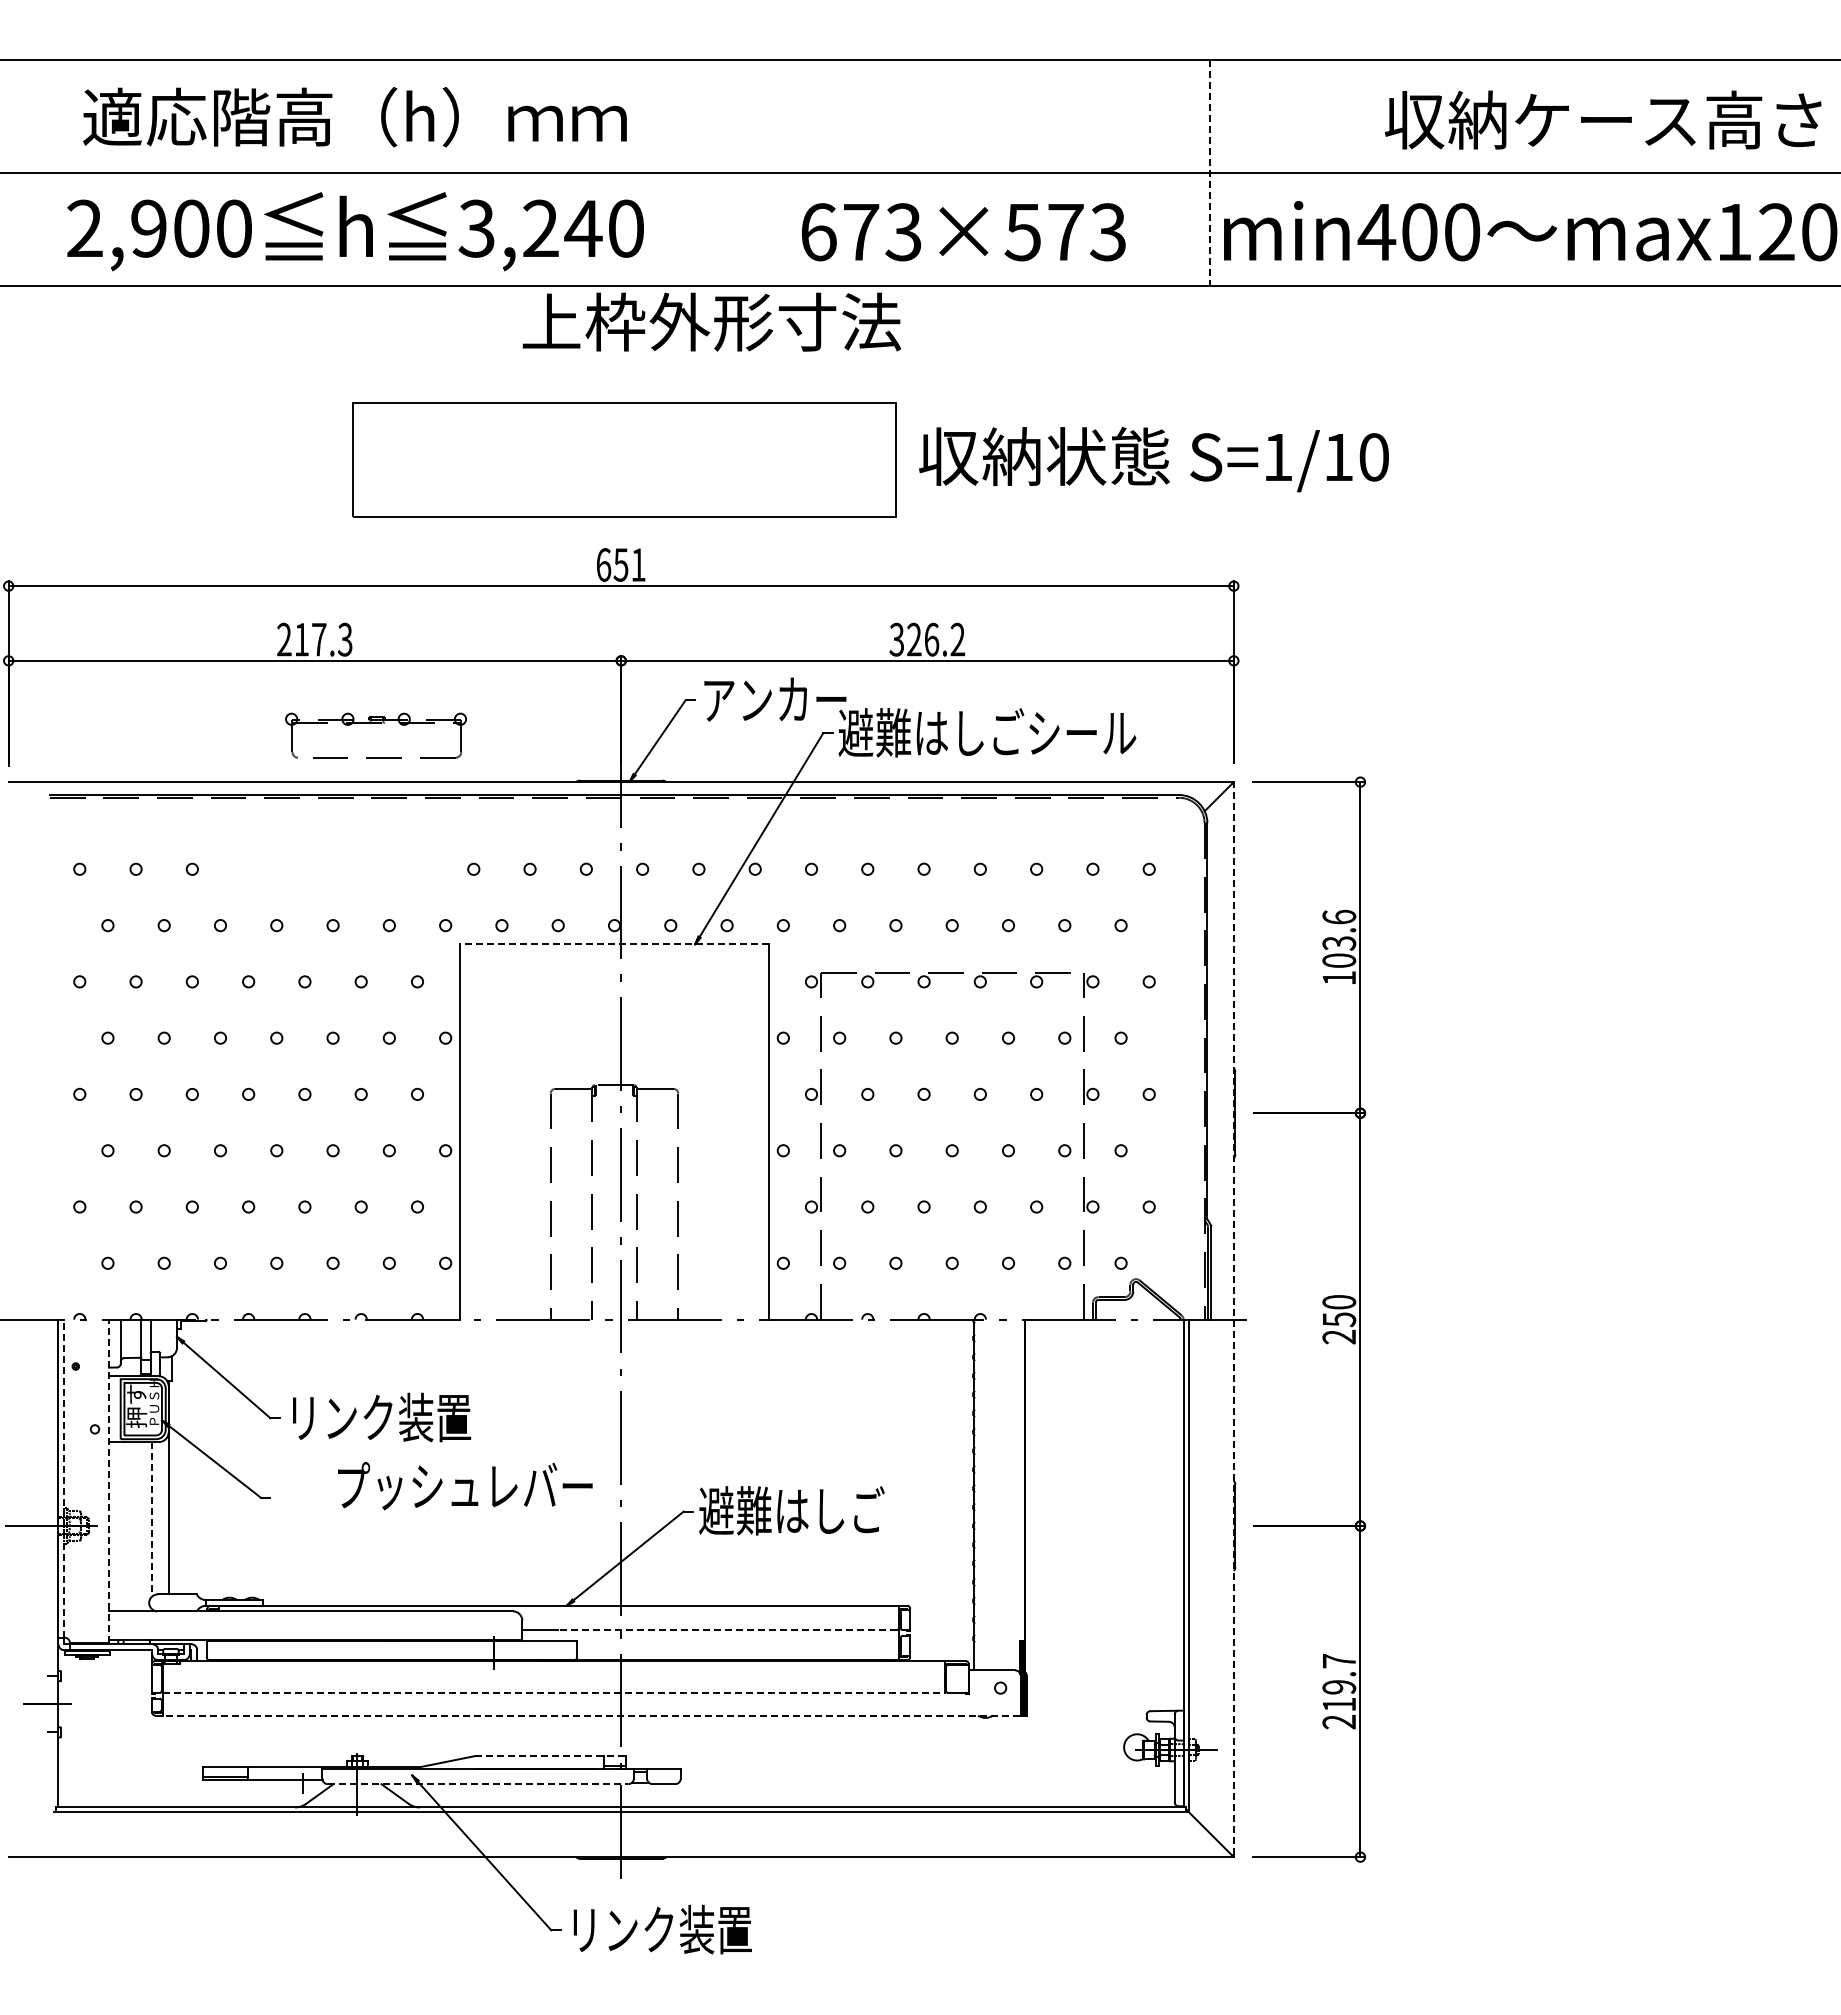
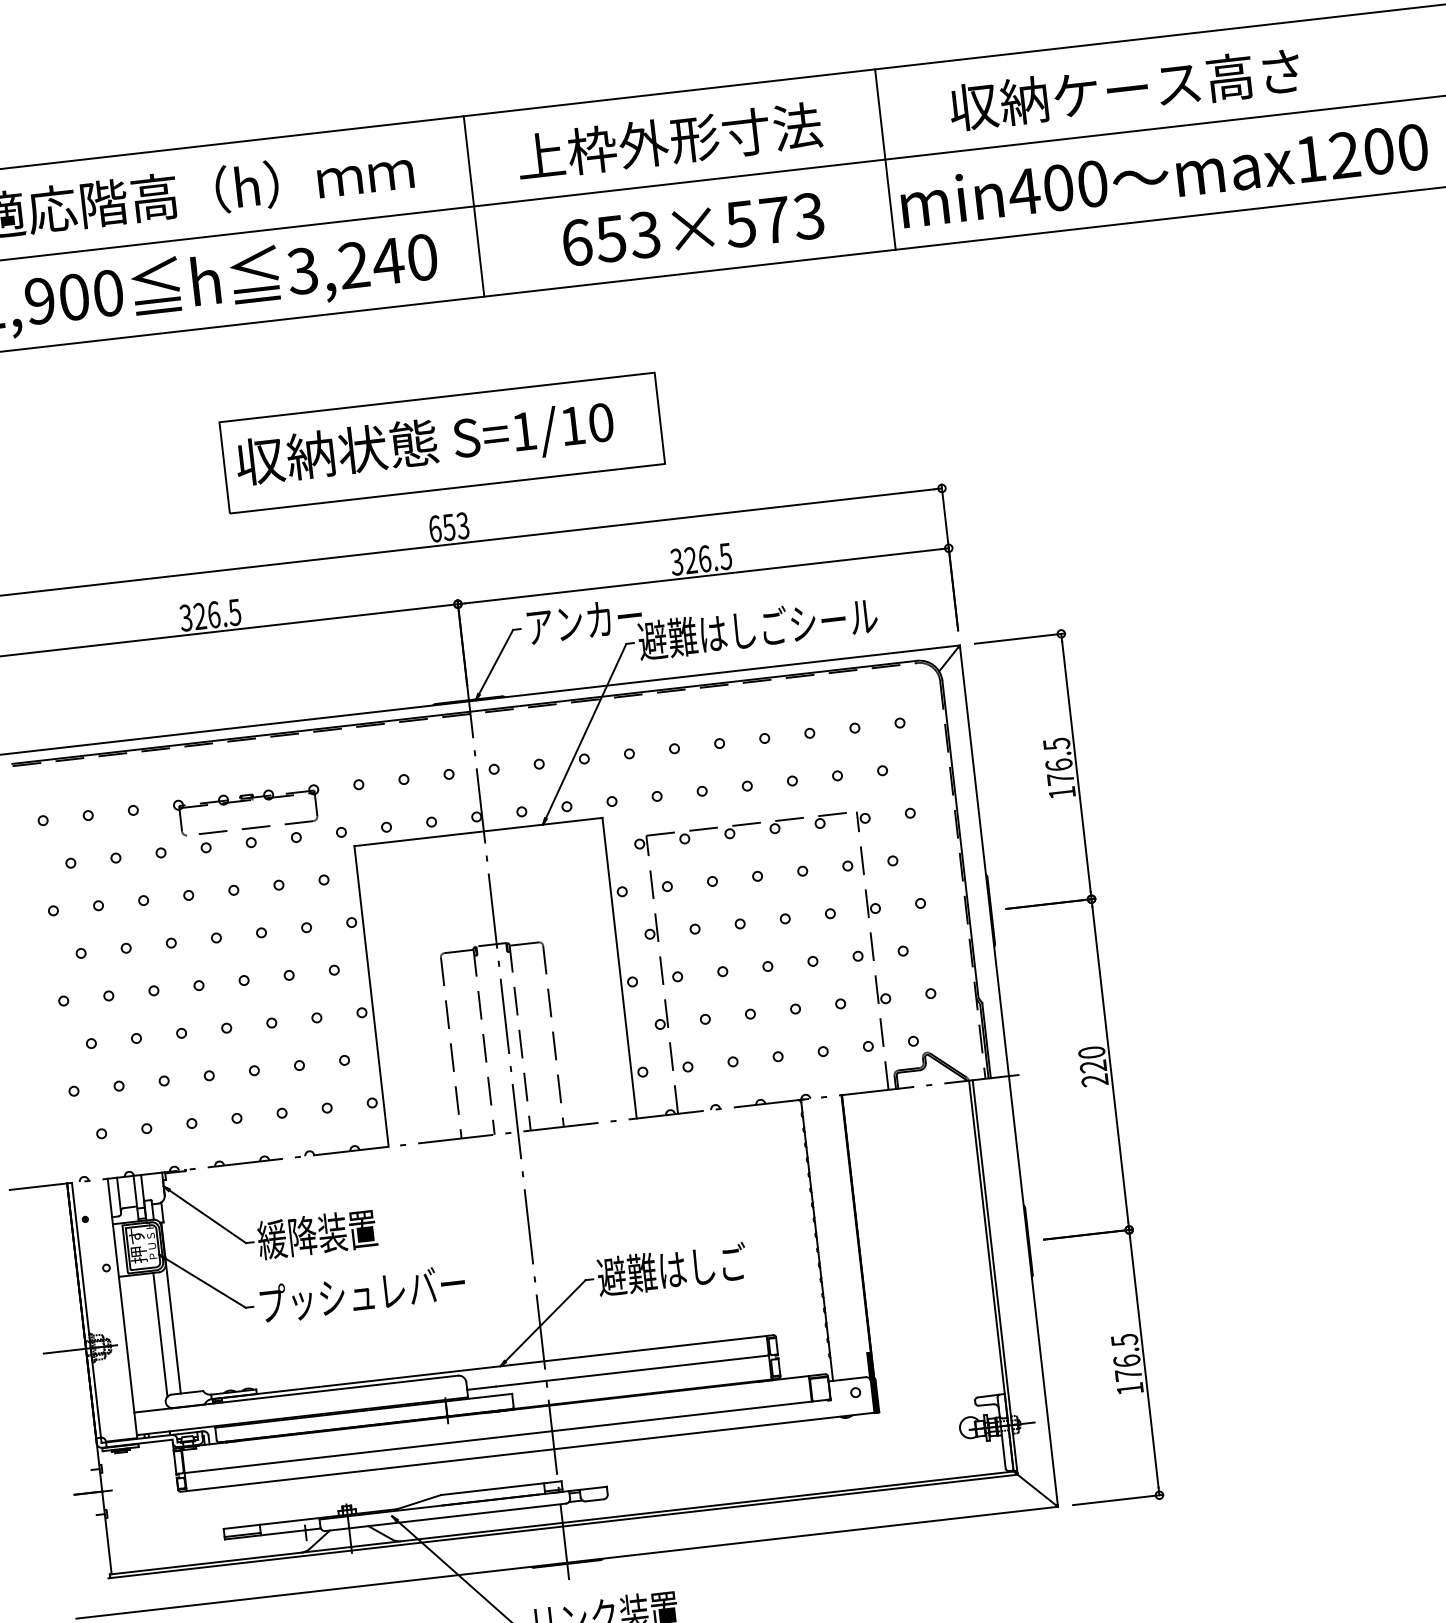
text: (1602, 119) -> (1124, 88), moved
line: (696, 172) -> (473, 206), added
line: (1210, 173) -> (885, 159), dashed -> solid
text: (860, 232) -> (610, 239), 673×573 -> 653×573
text: (711, 321) -> (669, 140), moved
text: (1153, 459) -> (424, 444), moved
text: (638, 564) -> (462, 525), 651 -> 653
text: (314, 639) -> (210, 615), 217.3 -> 326.5
text: (957, 639) -> (725, 556), 326.2 -> 326.5
part: (375, 723) -> (246, 800), moved
text: (1339, 938) -> (1058, 761), 103.6 -> 176.5
line: (614, 944) -> (478, 832), dashed -> solid
line: (1233, 1319) -> (1008, 1076), dashed -> solid
text: (1339, 1319) -> (1093, 1066), 250 -> 220
text: (378, 1417) -> (332, 1232), リンク装置 -> 緩降装置
line: (64, 1478) -> (86, 1310), dashed -> solid
line: (109, 1481) -> (122, 1308), dashed -> solid
text: (465, 1486) -> (363, 1294), moved
line: (152, 1519) -> (160, 1334), dashed -> solid
line: (727, 1630) -> (631, 1371), dashed -> solid
text: (1339, 1691) -> (1127, 1364), 219.7 -> 176.5
line: (554, 1692) -> (498, 1436), dashed -> solid
line: (588, 1715) -> (528, 1452), dashed -> solid
line: (551, 1756) -> (502, 1488), dashed -> solid
line: (478, 1784) -> (446, 1517), dashed -> solid

